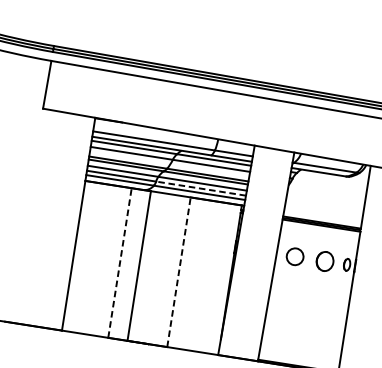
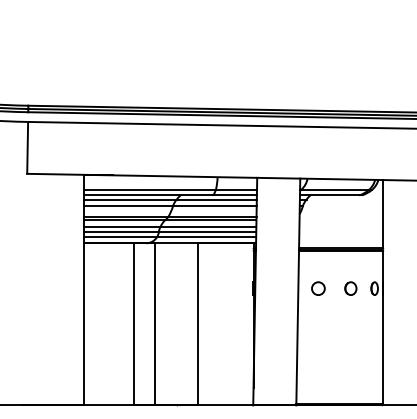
line: (200, 188) -> (207, 232), dashed -> solid
circle: (295, 256) -> (318, 288), size x0.71
part: (324, 261) -> (350, 288), size x0.62
line: (120, 262) -> (134, 323), dashed -> solid
line: (179, 271) -> (198, 323), dashed -> solid

